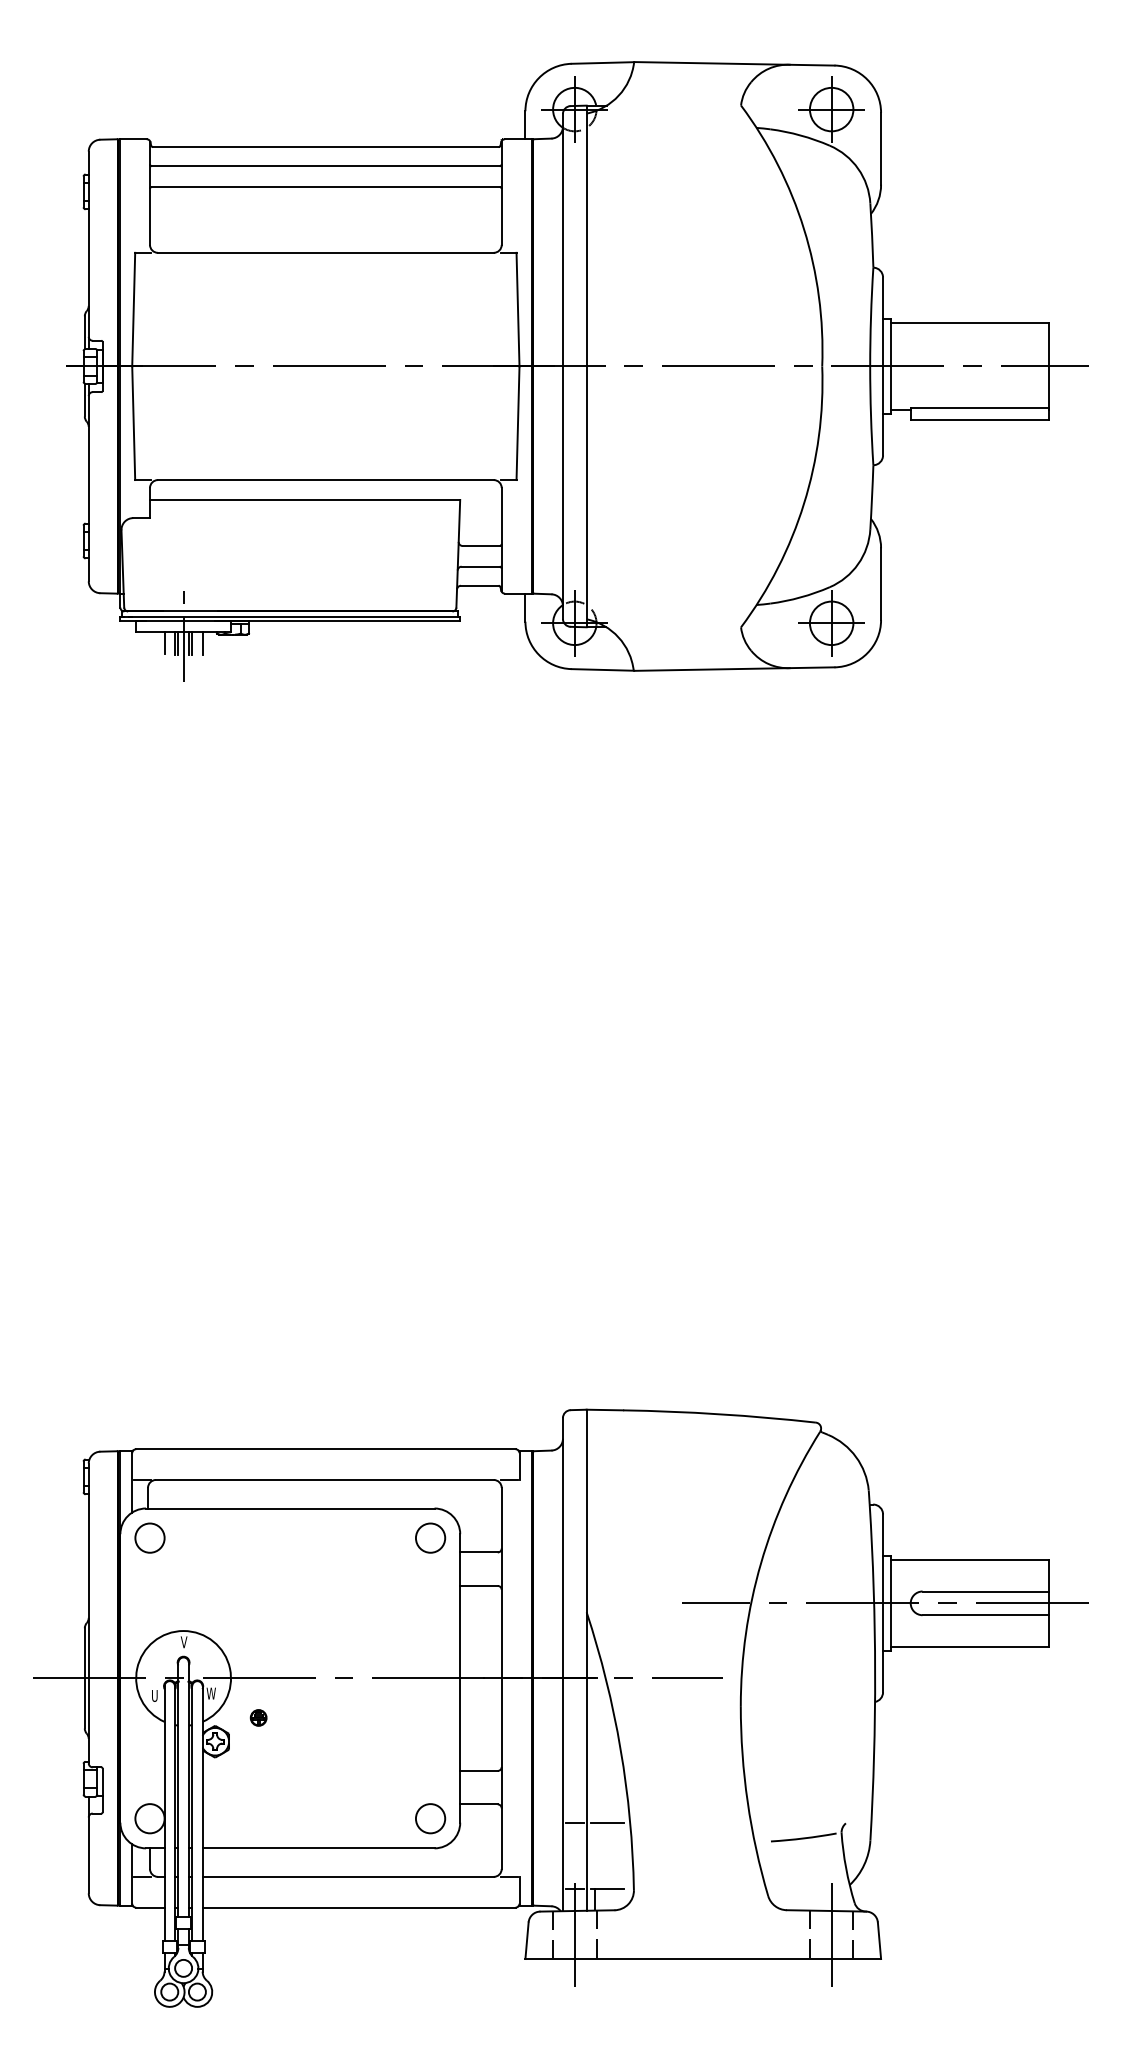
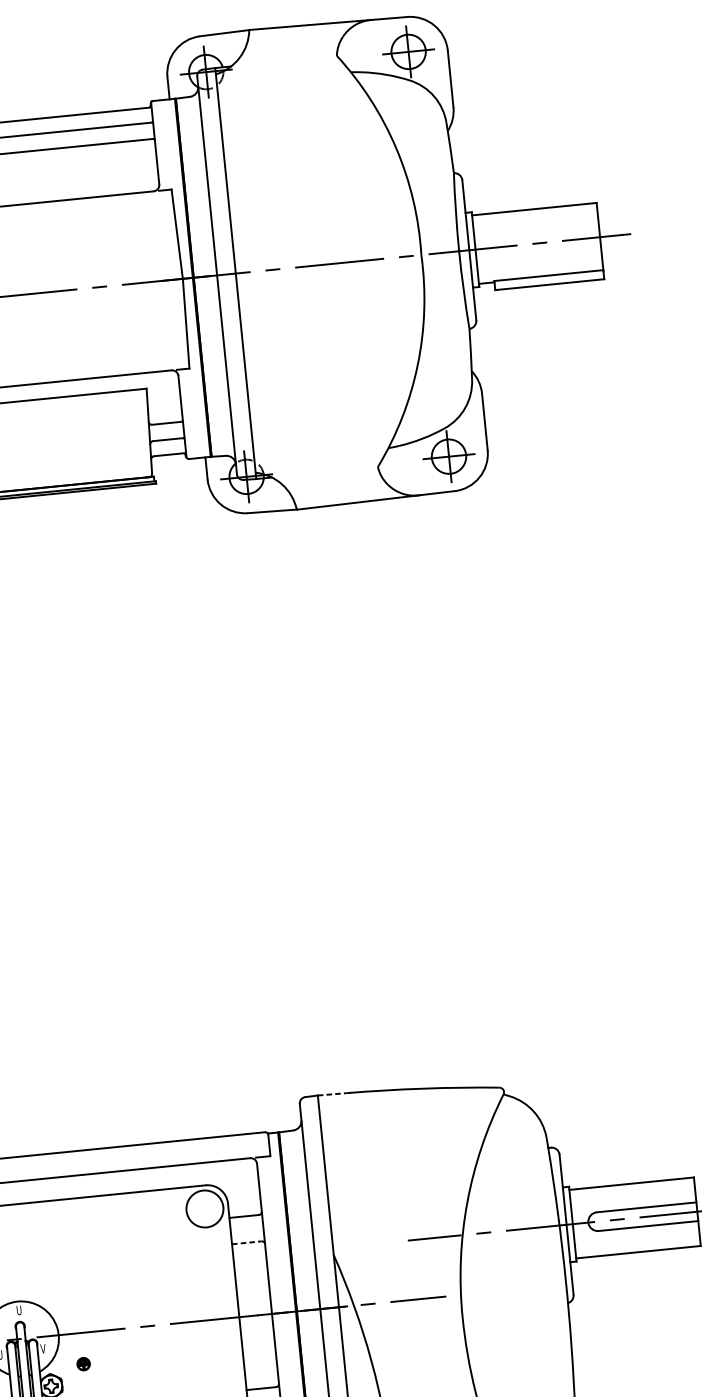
line: (605, 1410) -> (332, 1094), solid -> dashed
circle: (430, 1537) -> (204, 1208), size x1.6
line: (479, 1585) -> (247, 1242), solid -> dashed
text: (183, 1642) -> (18, 1310), V -> U
text: (210, 1693) -> (43, 1348), W -> V

